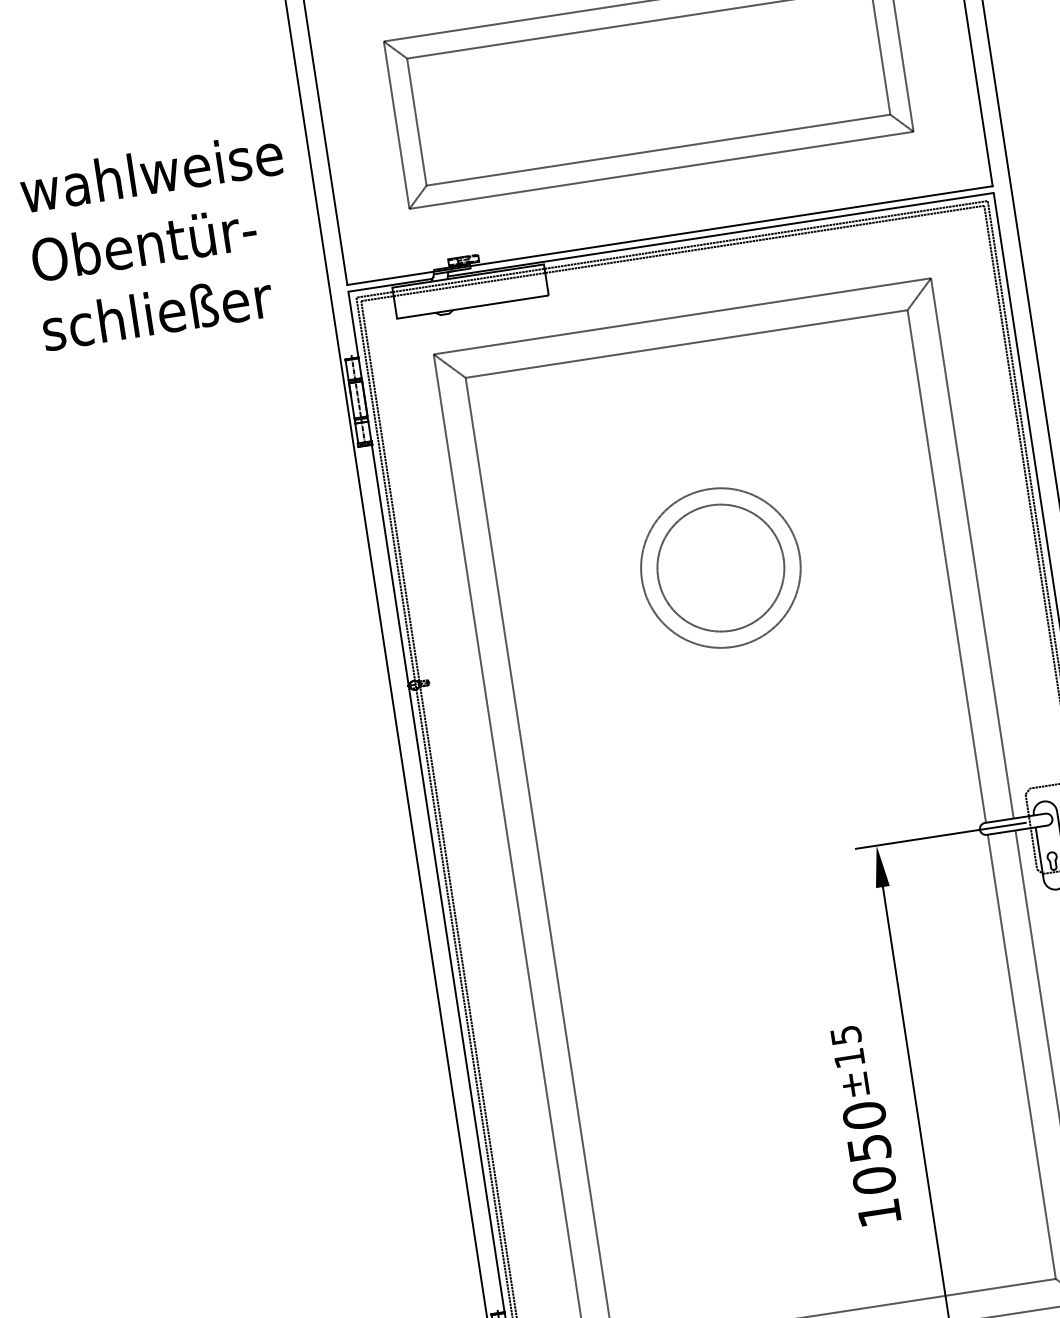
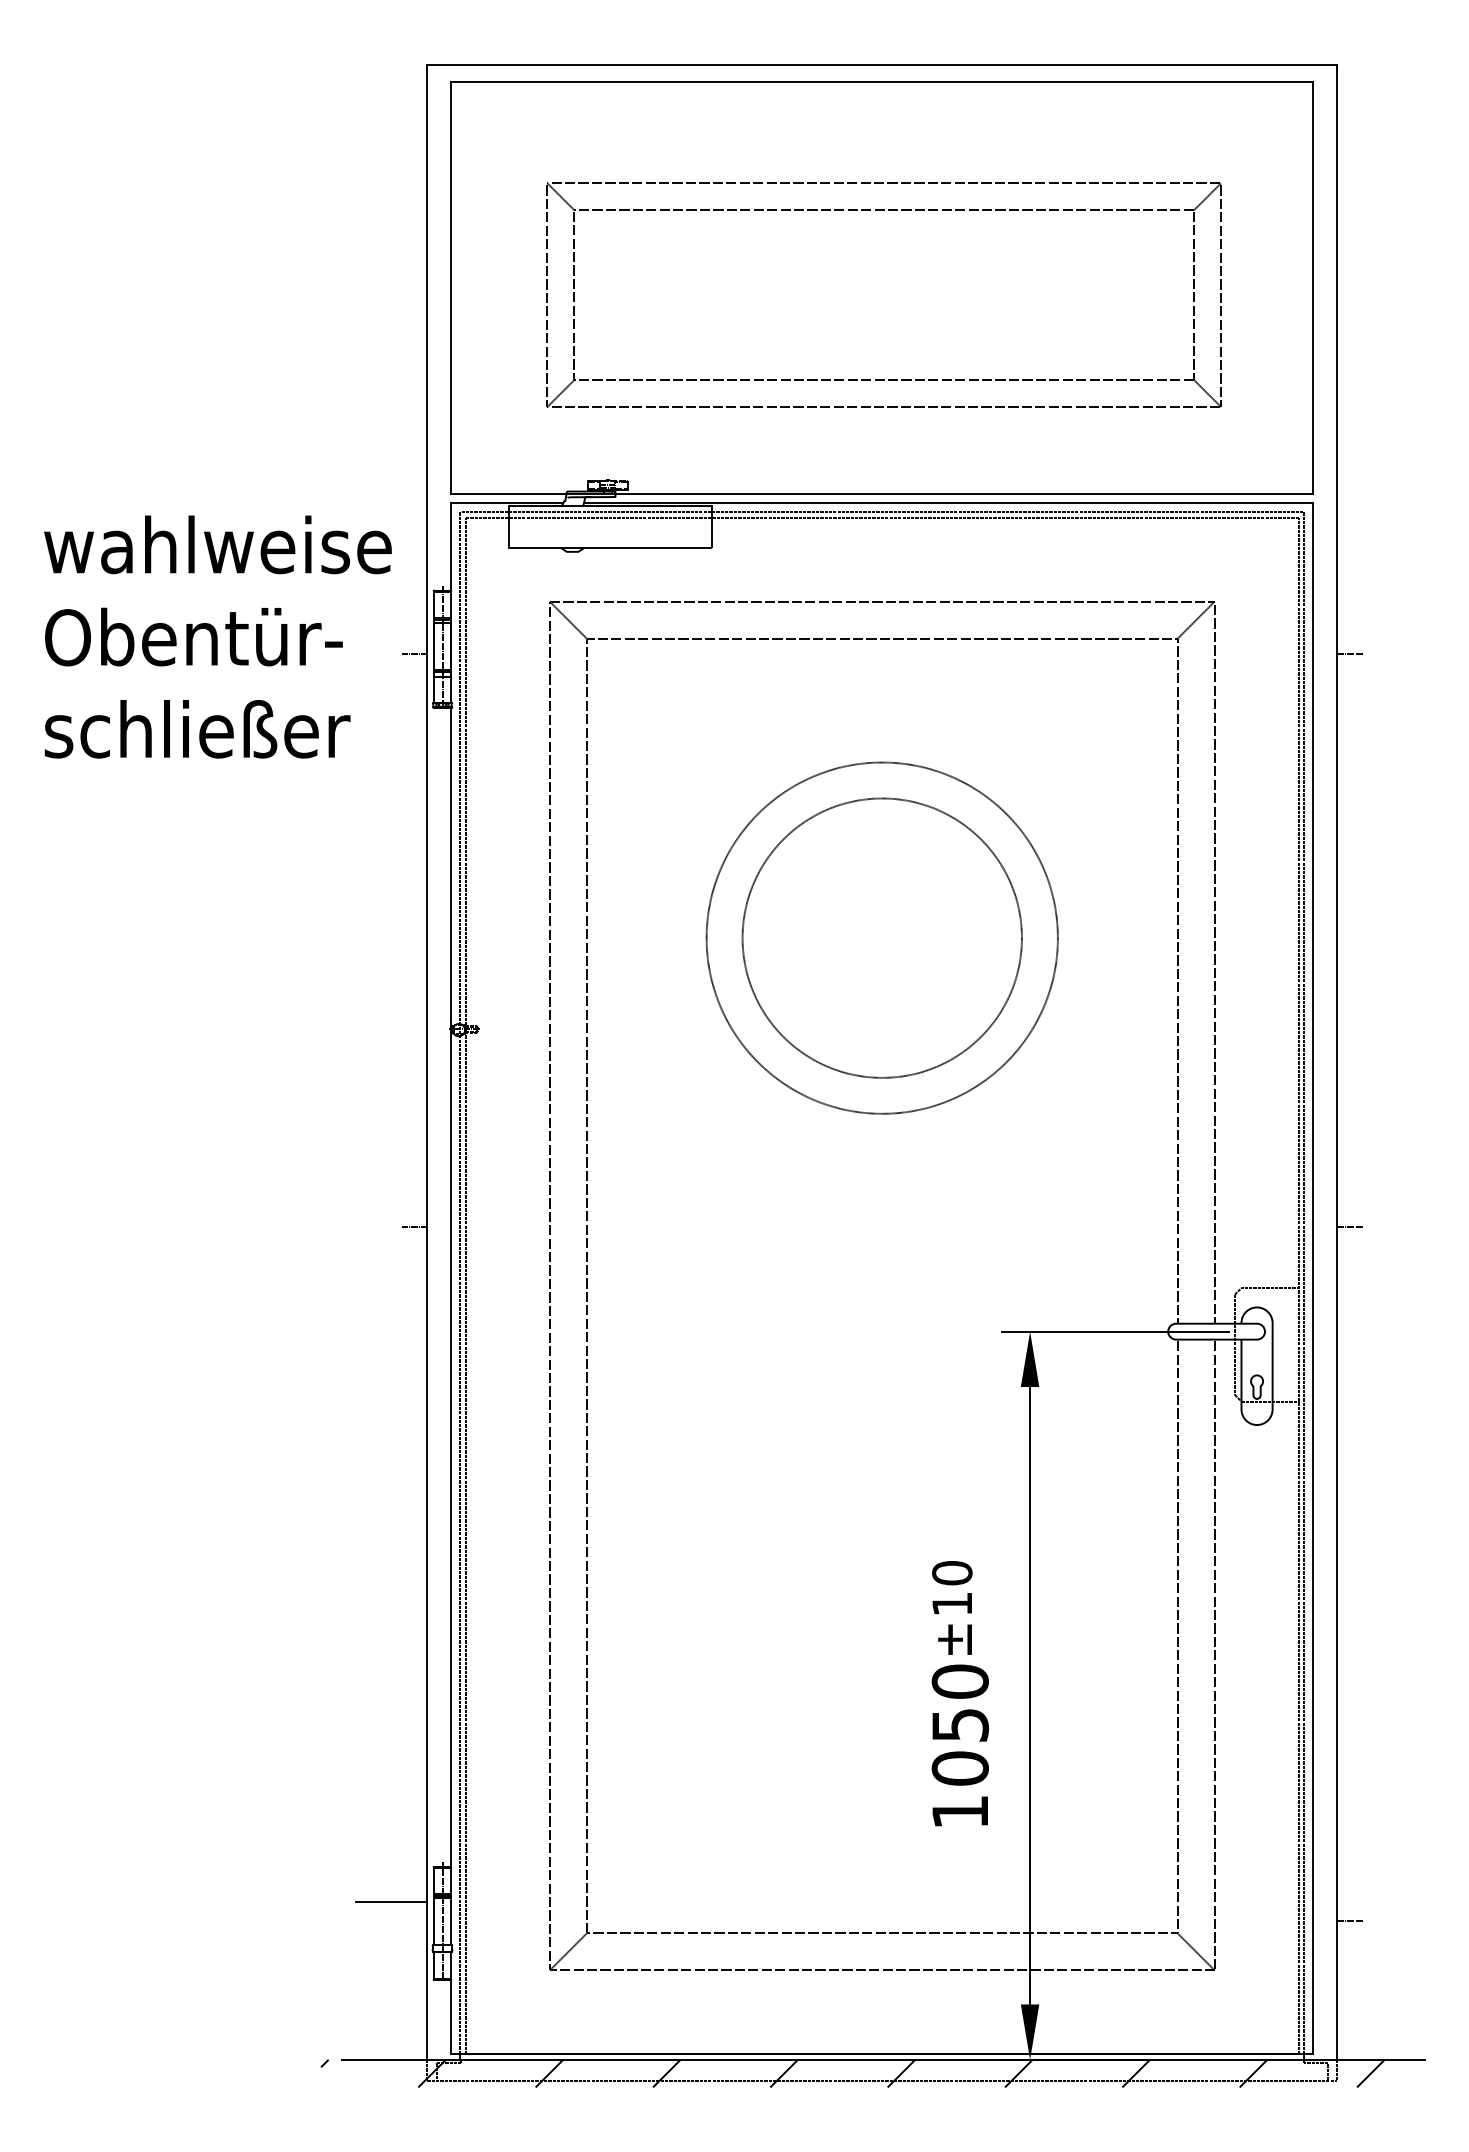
text: (161, 241) -> (217, 636), moved
line: (1038, 302) -> (1349, 654), added
line: (338, 409) -> (414, 654), added
circle: (720, 567) -> (881, 937), size x1.67
circle: (720, 567) -> (881, 937), size x1.67
line: (403, 837) -> (414, 1226), added
text: (846, 1035) -> (952, 1573), ±15 -> ±10

